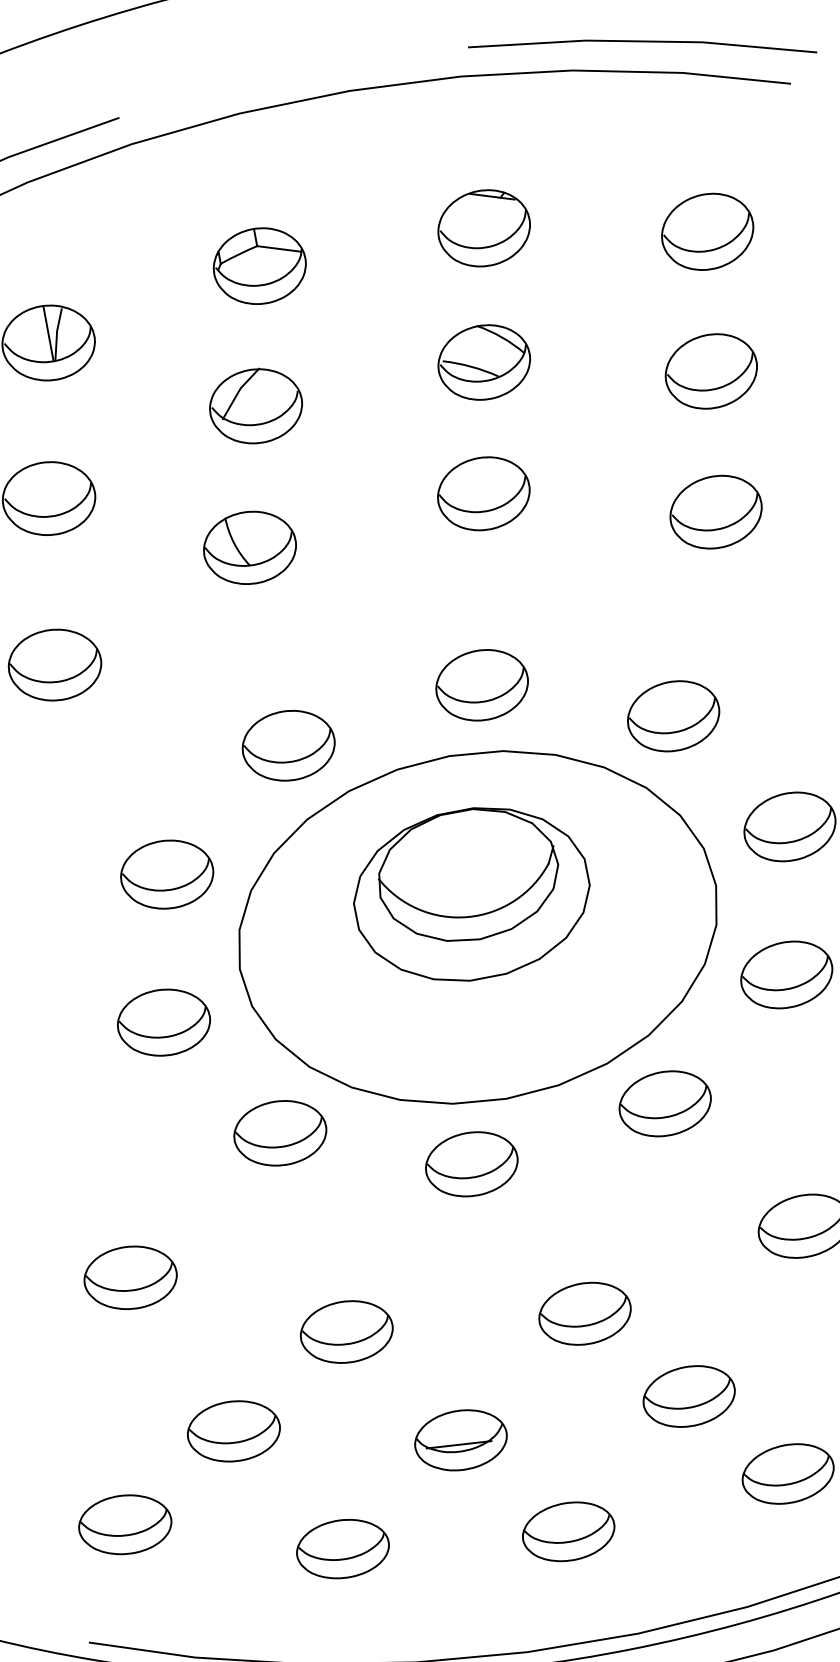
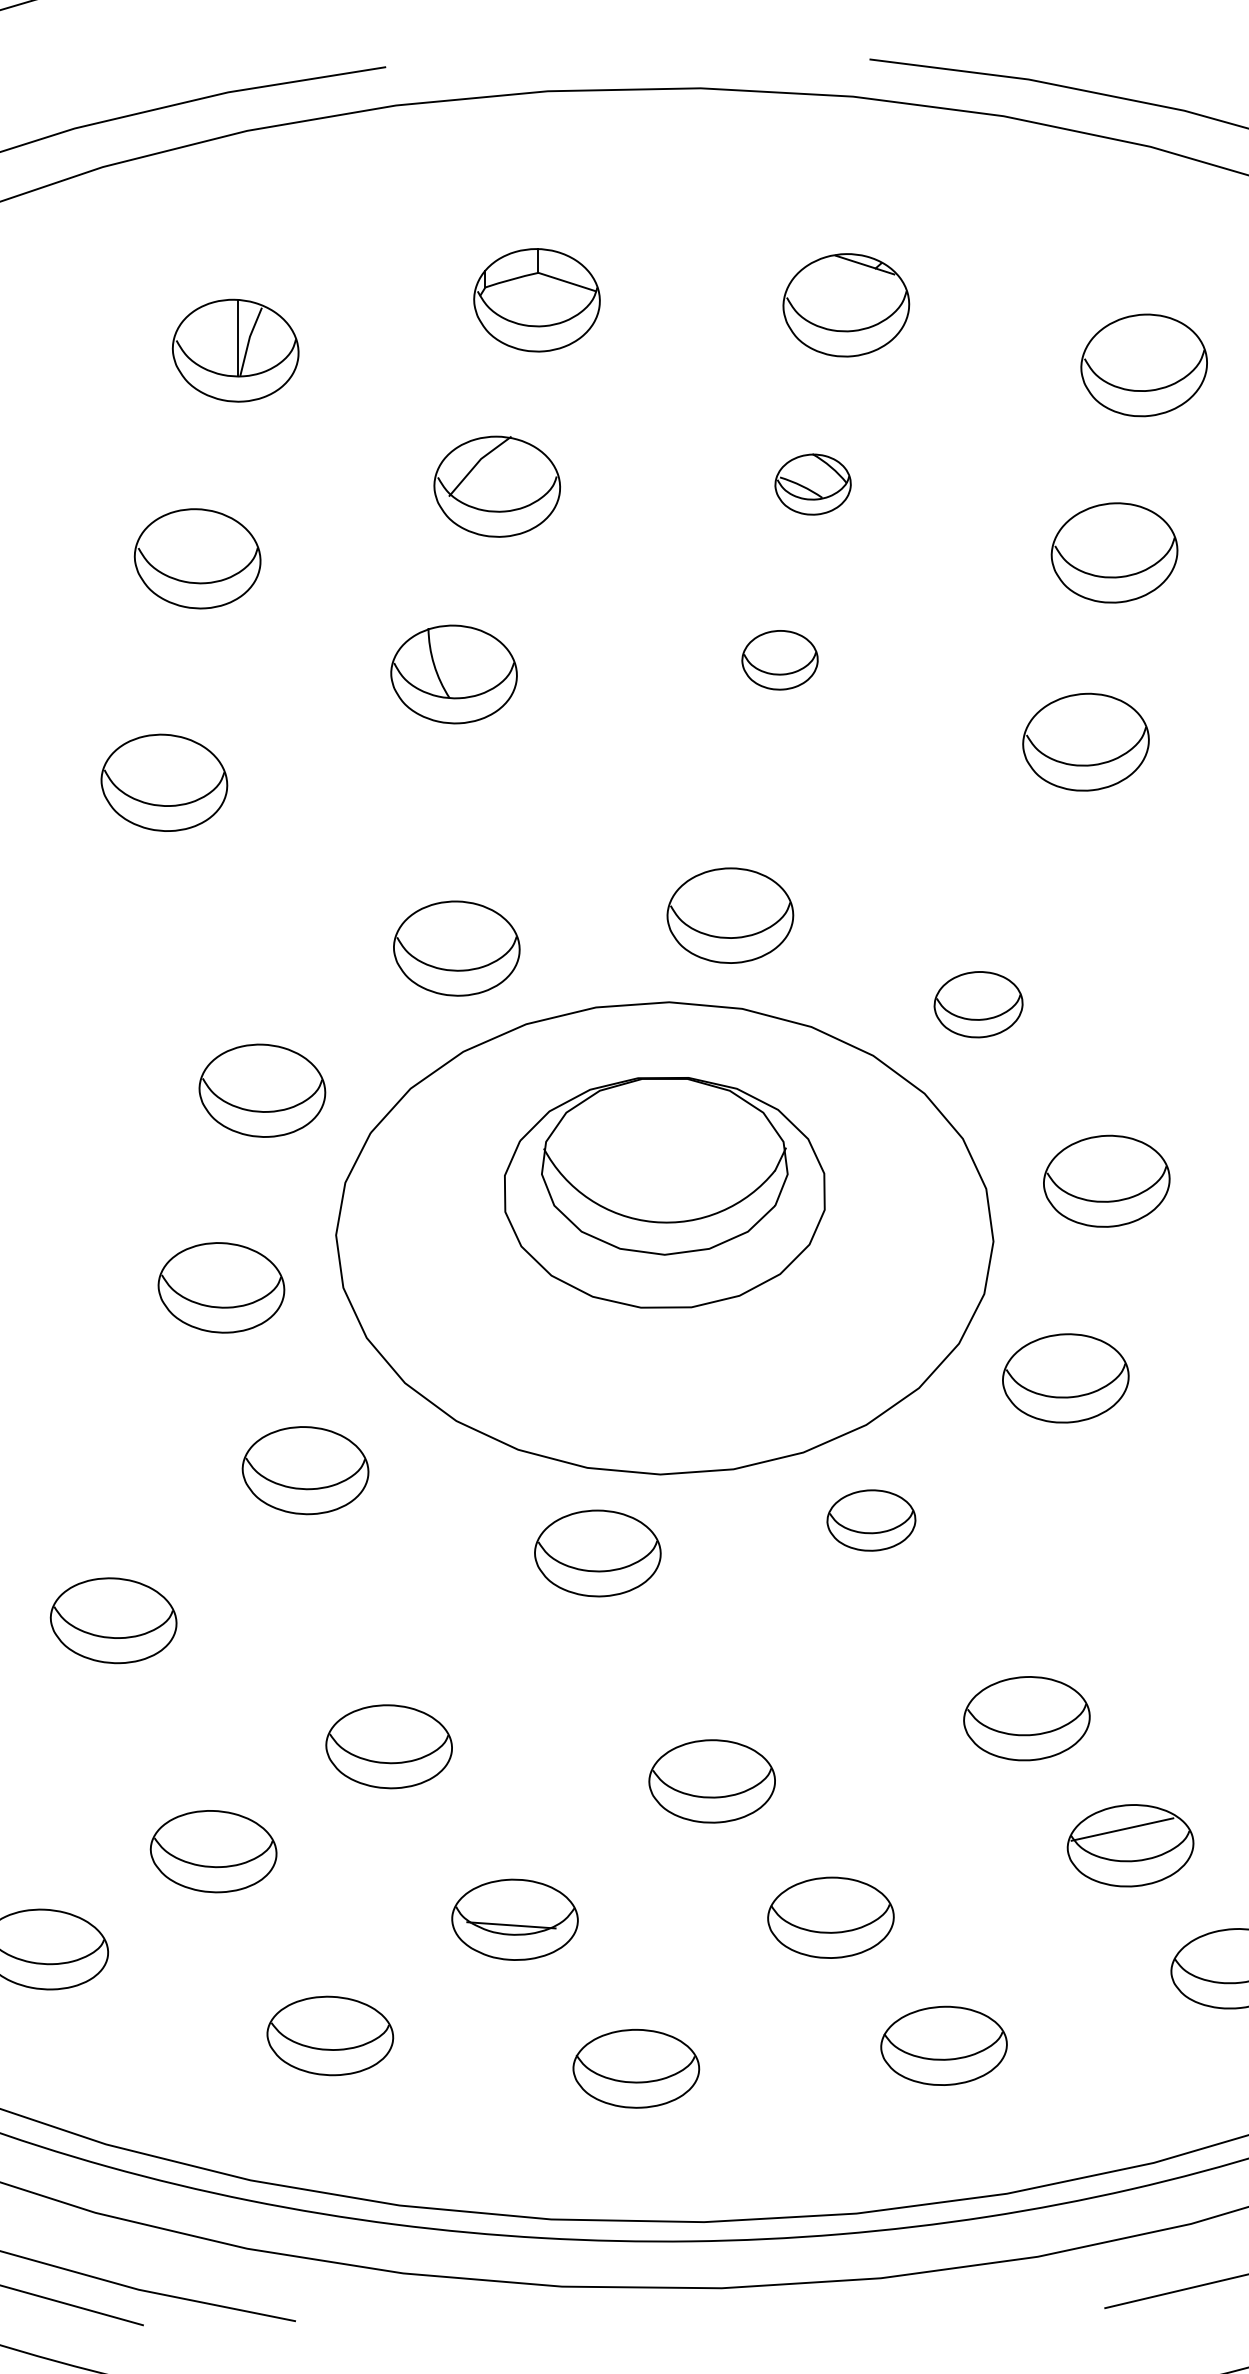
part: (483, 362) -> (812, 484), size x0.6
part: (483, 494) -> (779, 660), size x0.6
part: (673, 716) -> (978, 1004), size x0.7
part: (665, 1103) -> (871, 1520), size x0.7
part: (280, 1133) -> (305, 1470), moved

